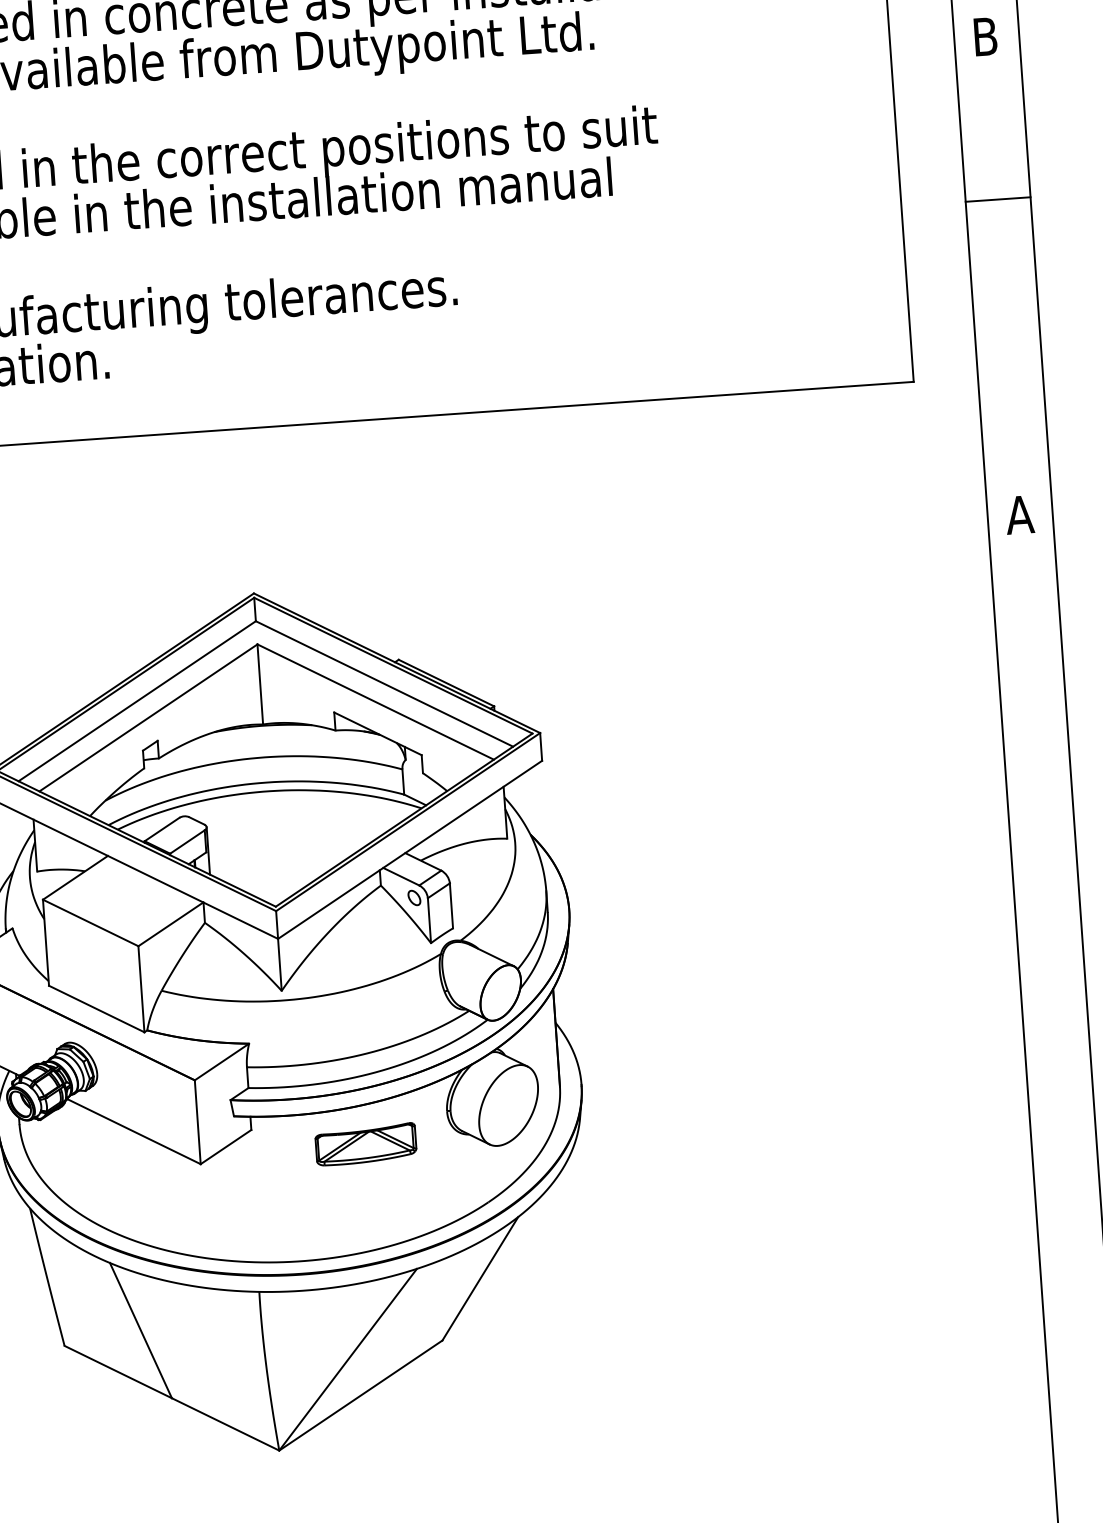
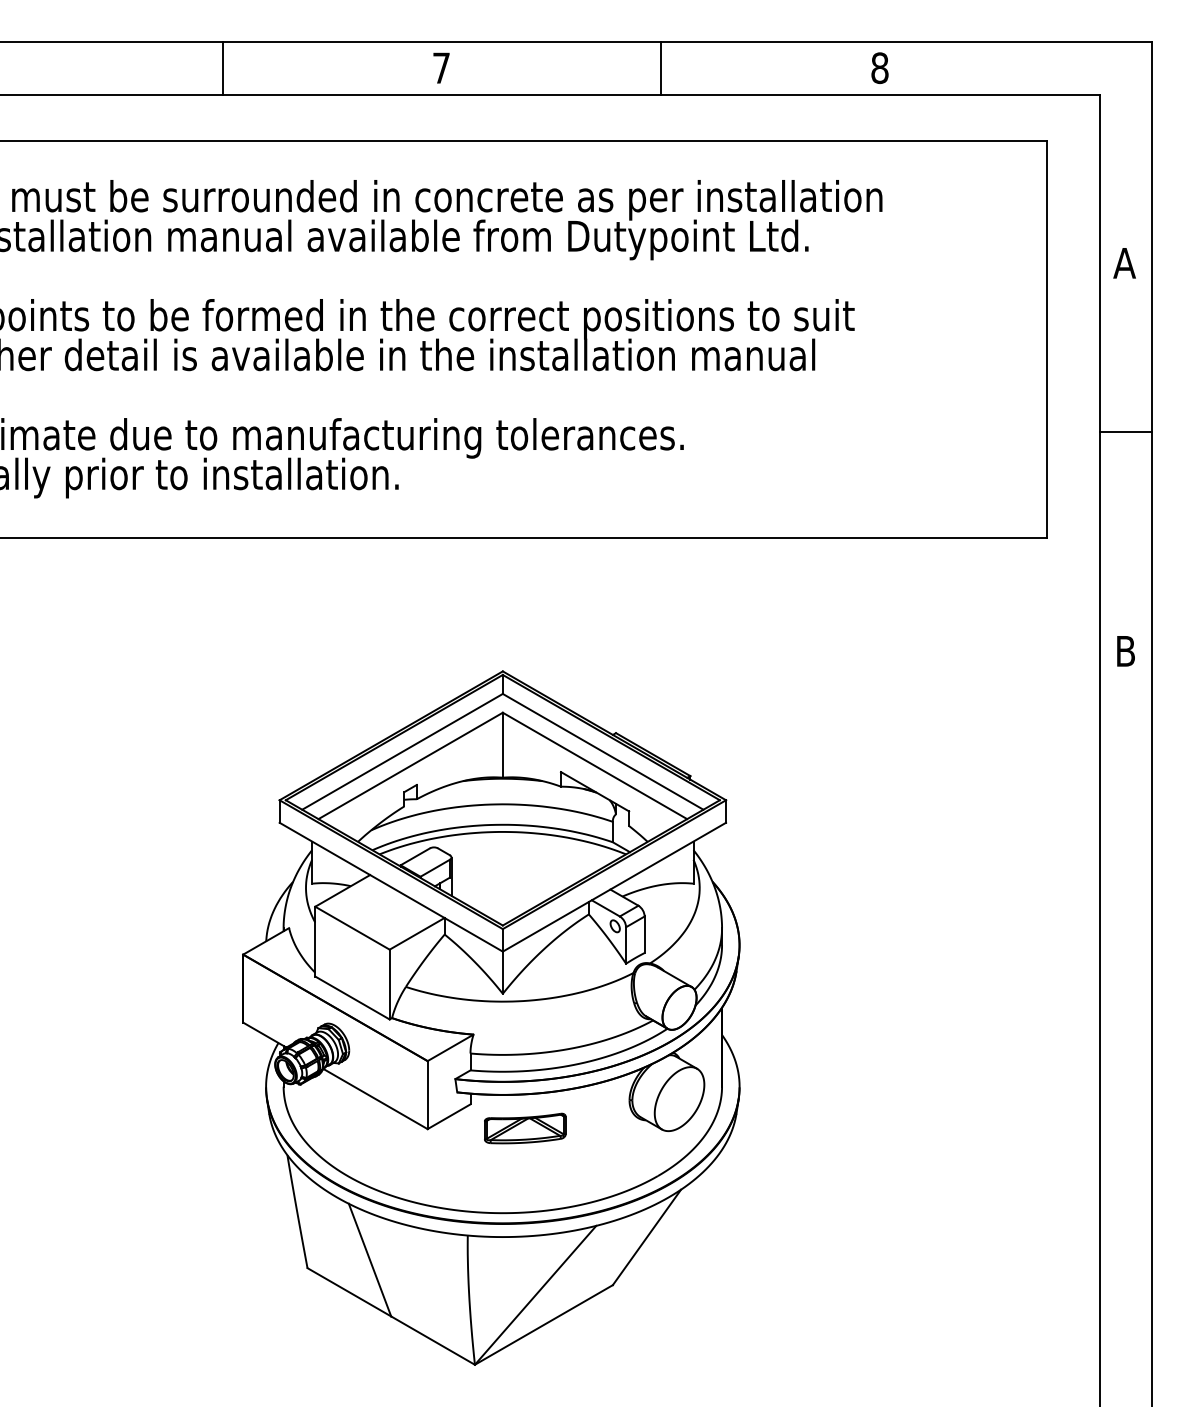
text: (985, 37) -> (1124, 263), B -> A
line: (997, 199) -> (1125, 432), moved
text: (1019, 515) -> (1125, 651), A -> B
part: (366, 1144) -> (525, 1128), moved

